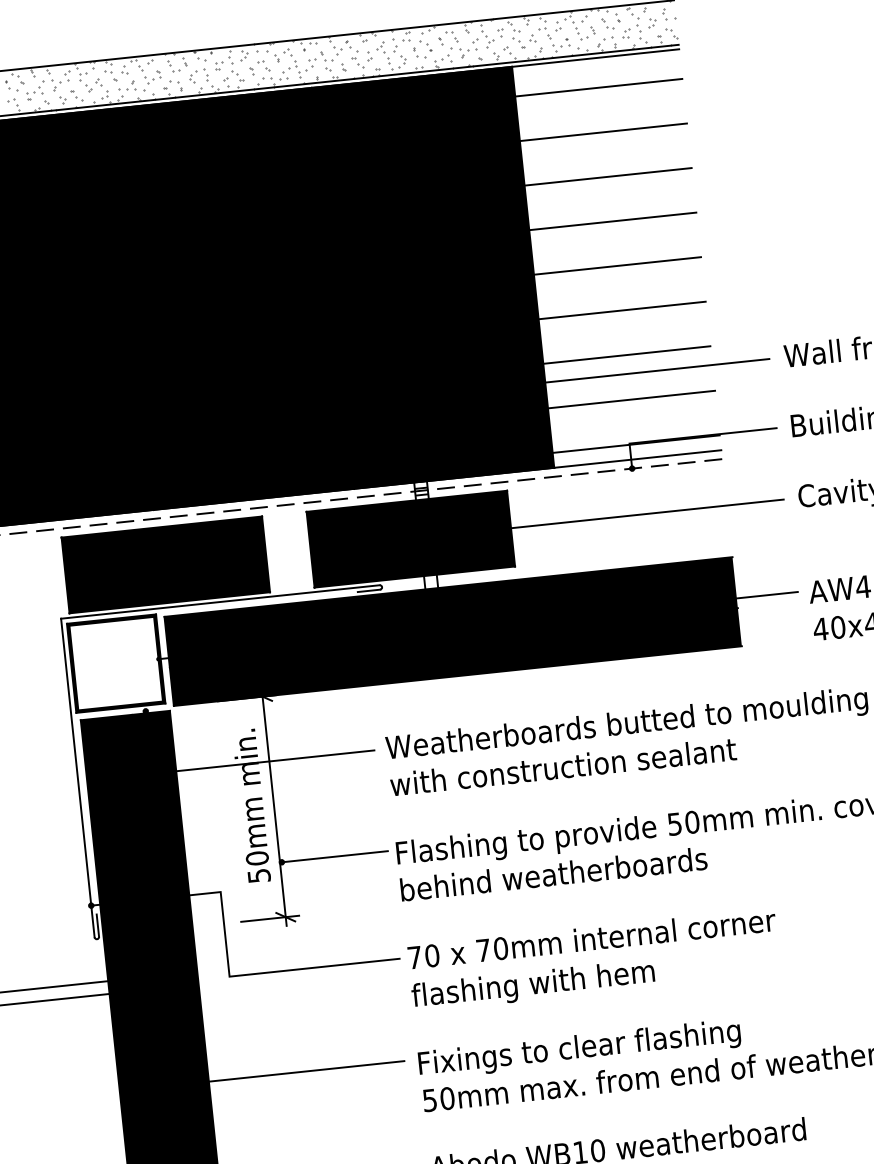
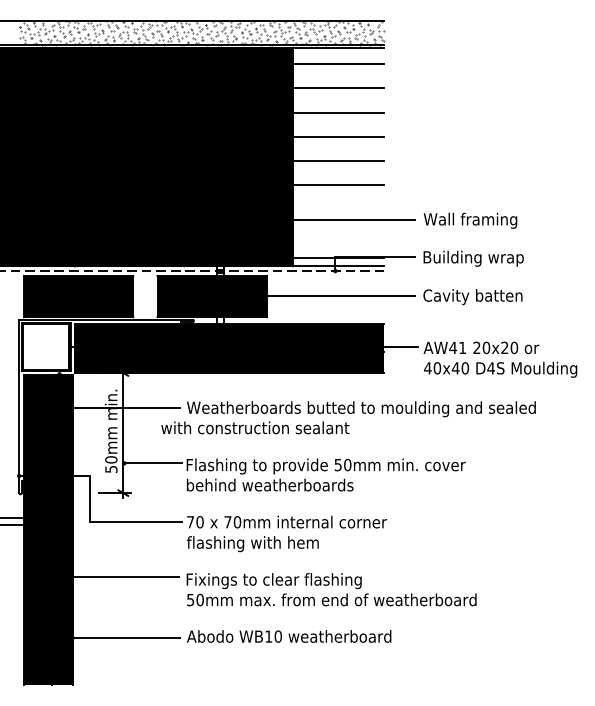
line: (626, 354) -> (338, 209), removed
line: (630, 399) -> (338, 233), removed
text: (563, 766) -> (255, 427), moved

